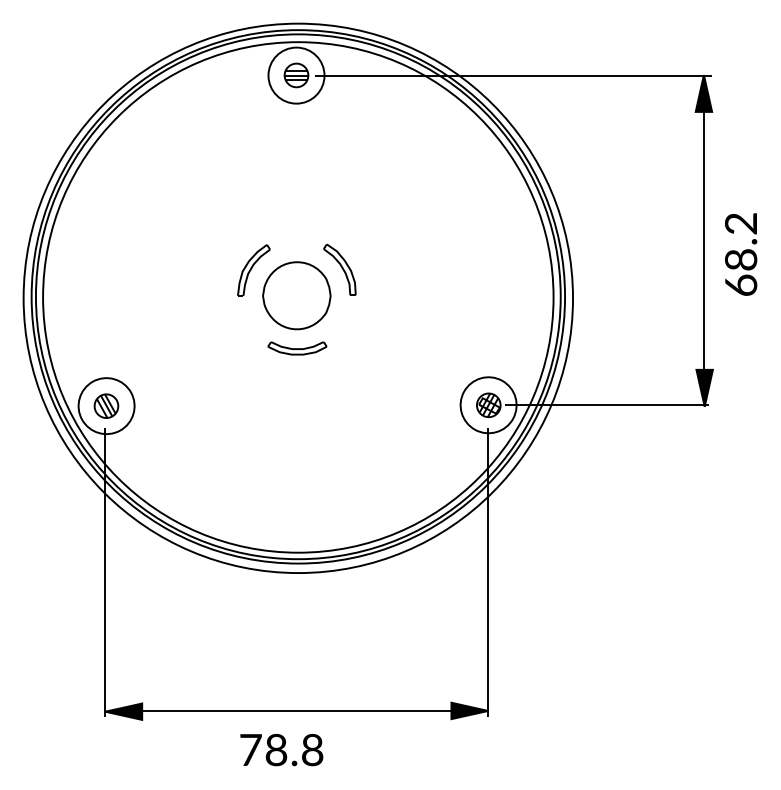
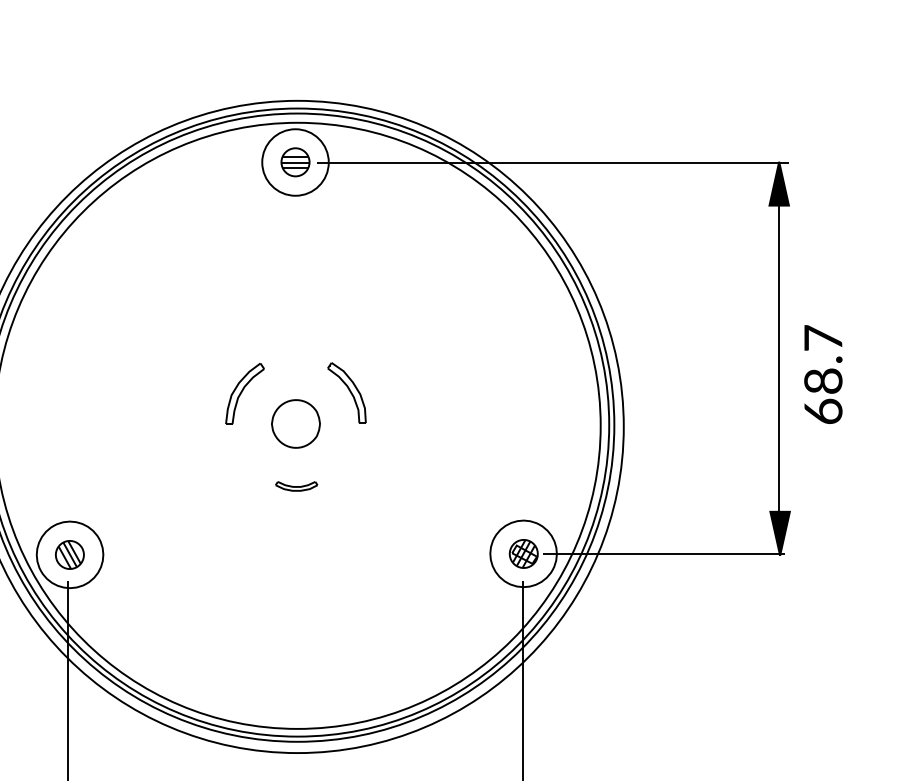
text: (740, 223) -> (822, 338), 68.2 -> 68.7
part: (296, 295) -> (295, 423), size x0.6
part: (297, 348) -> (296, 486), size x0.6

